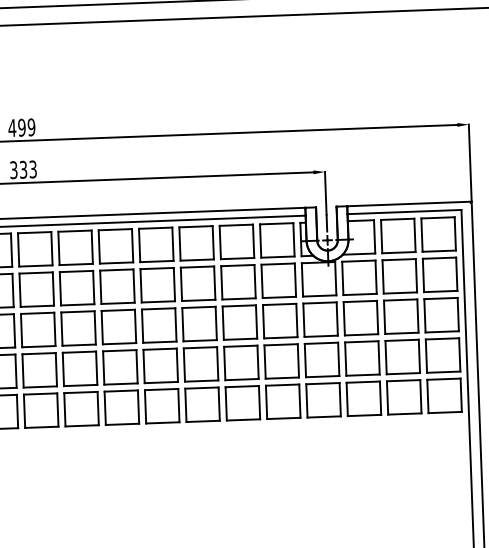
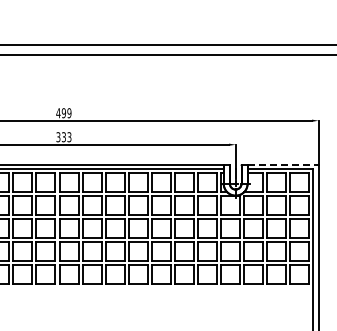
line: (410, 203) -> (283, 164), solid -> dashed

